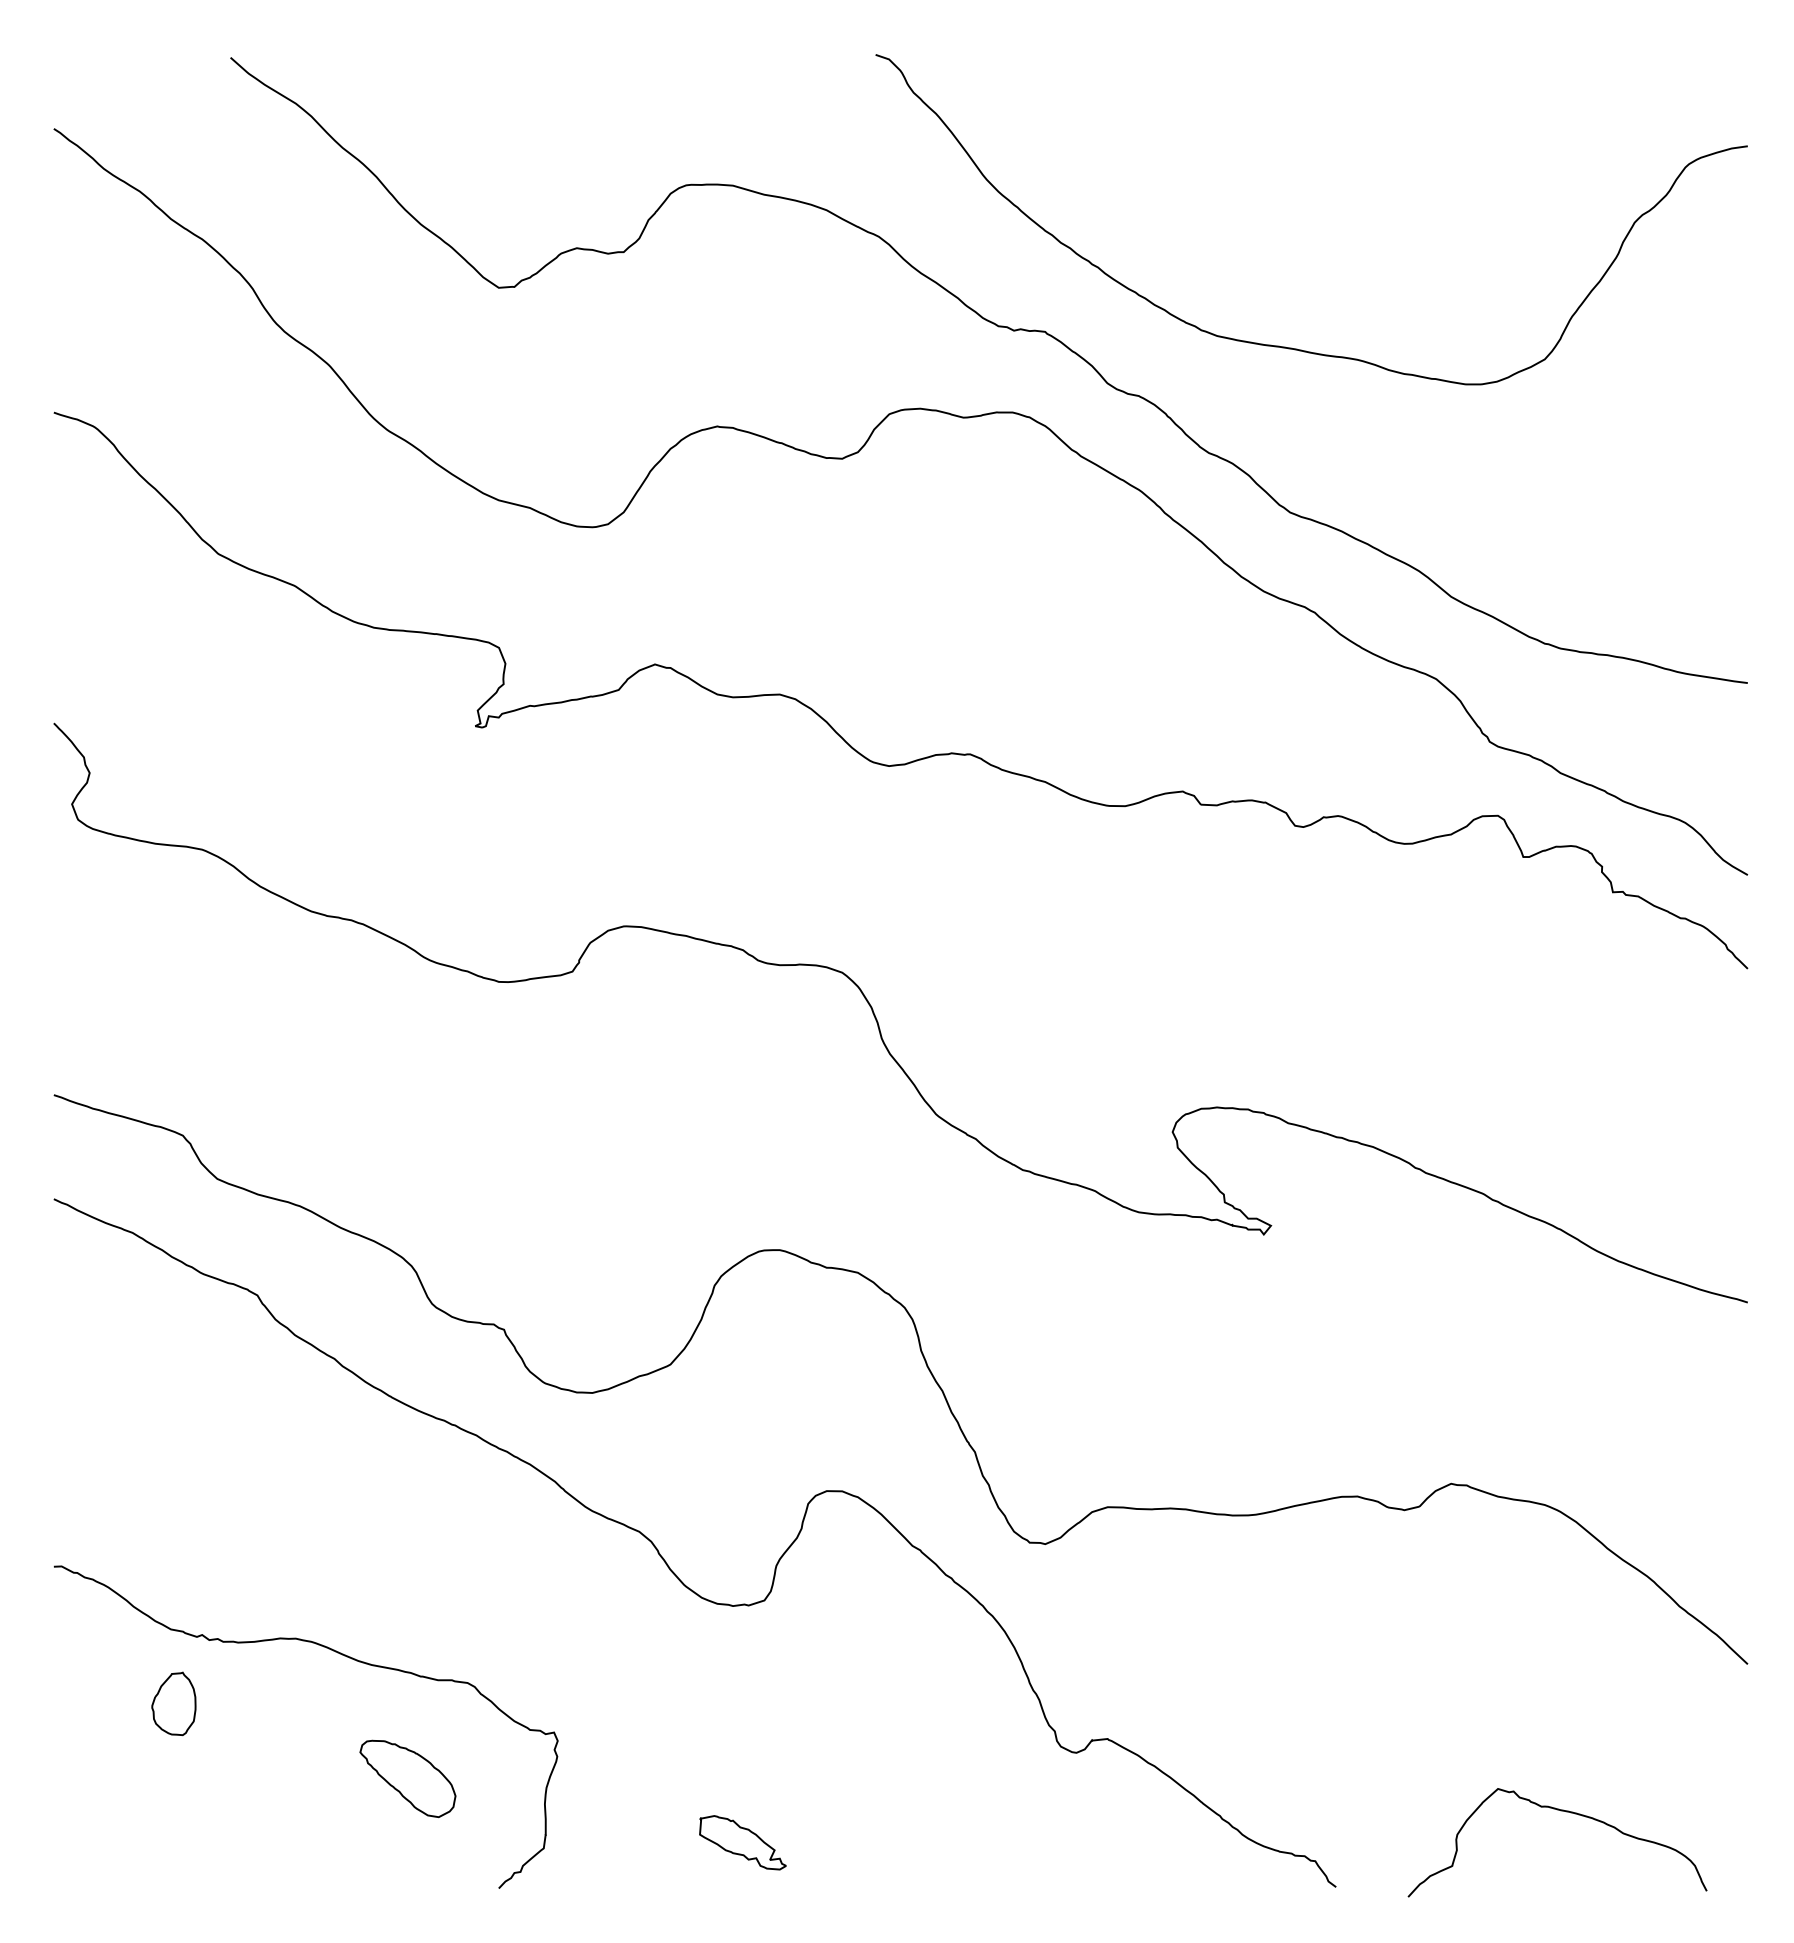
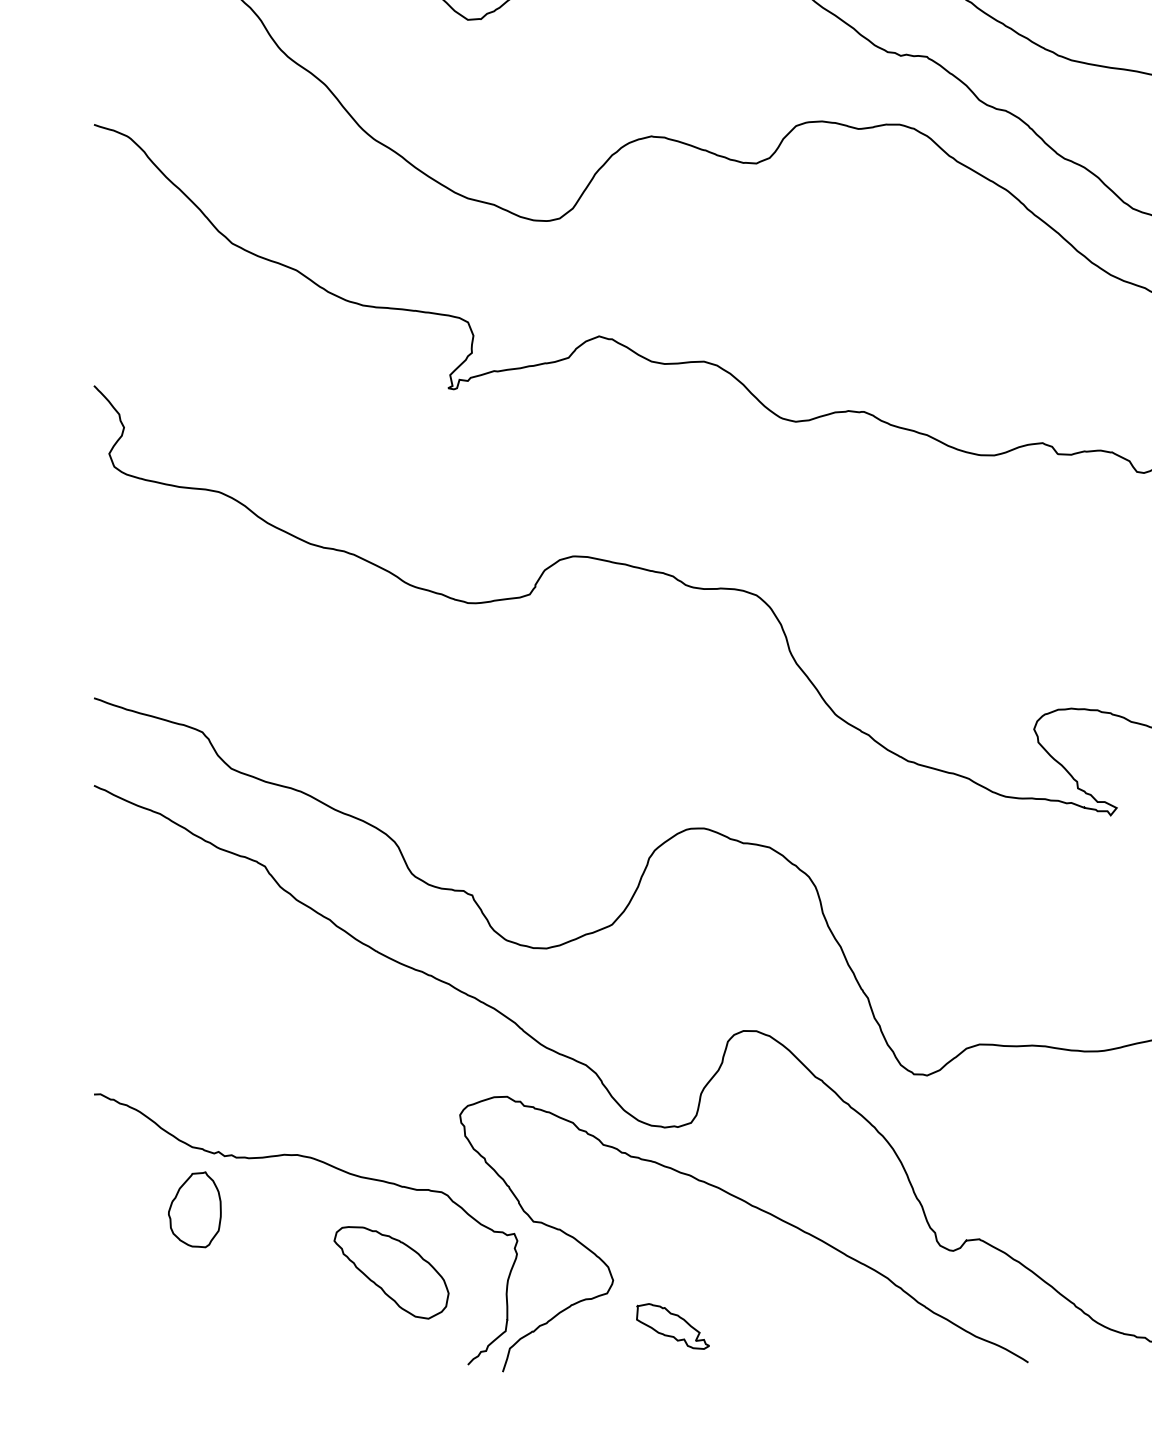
curve: (839, 1701) -> (754, 1207), added
part: (173, 1703) -> (194, 1209), size x1.43
part: (407, 1778) -> (391, 1272), size x1.43

